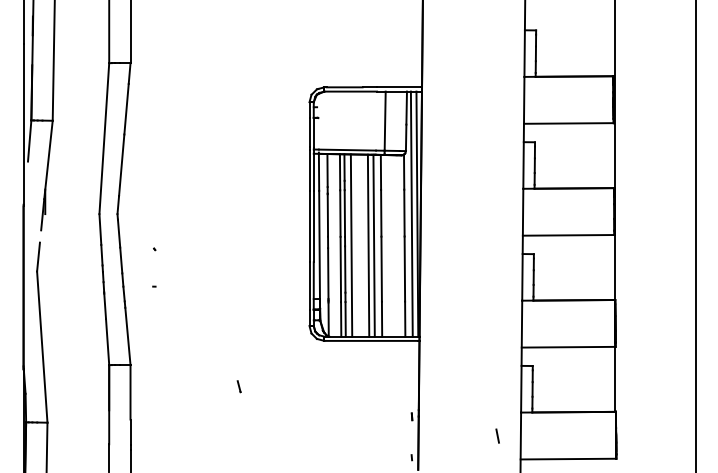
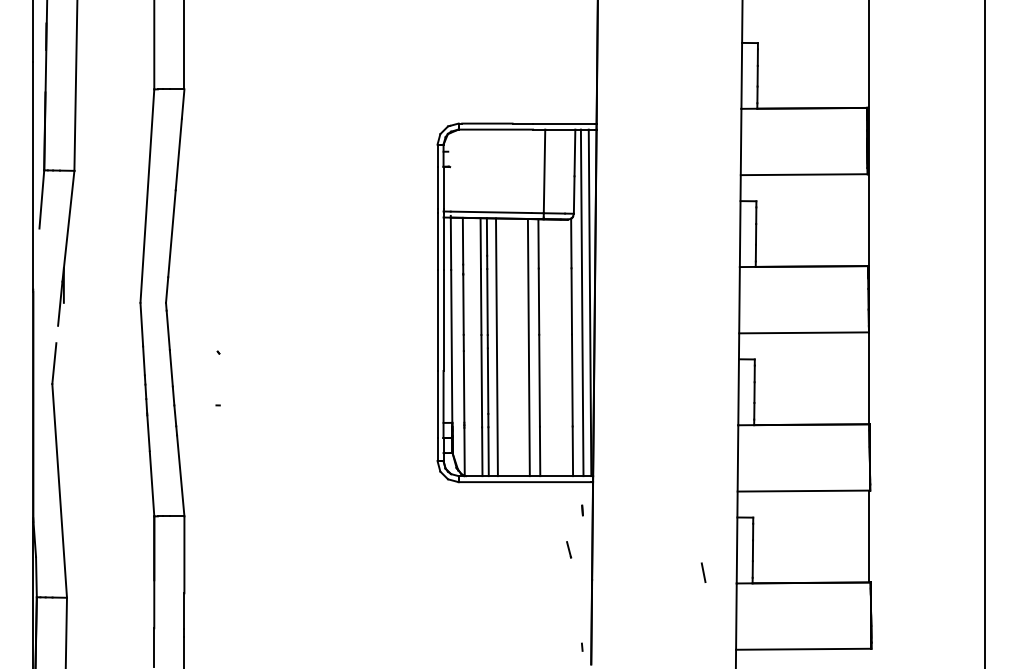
line: (368, 245) -> (521, 347), removed
line: (239, 386) -> (569, 549), moved
part: (412, 416) -> (582, 510), moved
line: (497, 435) -> (703, 572), moved

